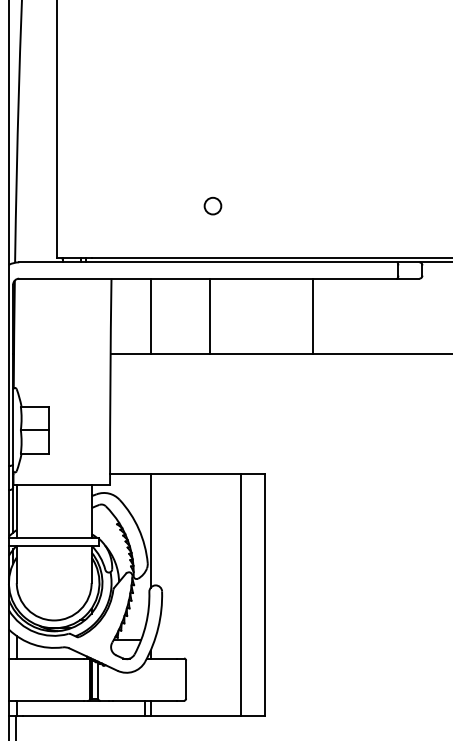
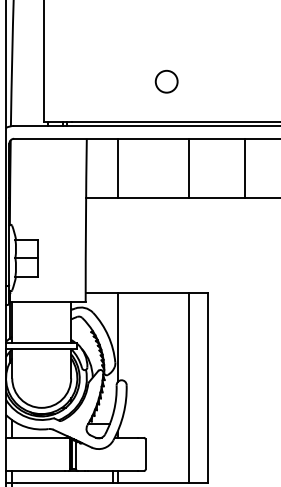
circle: (212, 205) -> (166, 81), size x1.67
line: (210, 315) -> (189, 167), moved

